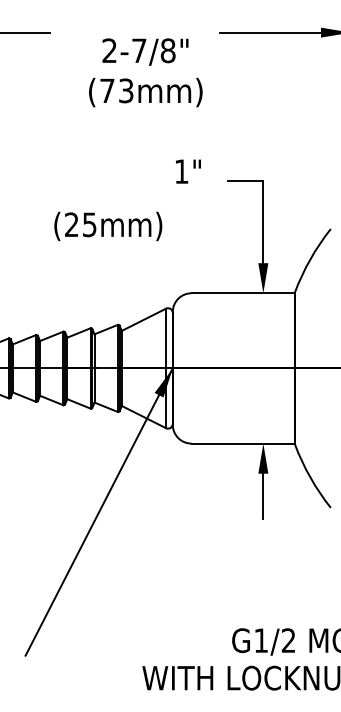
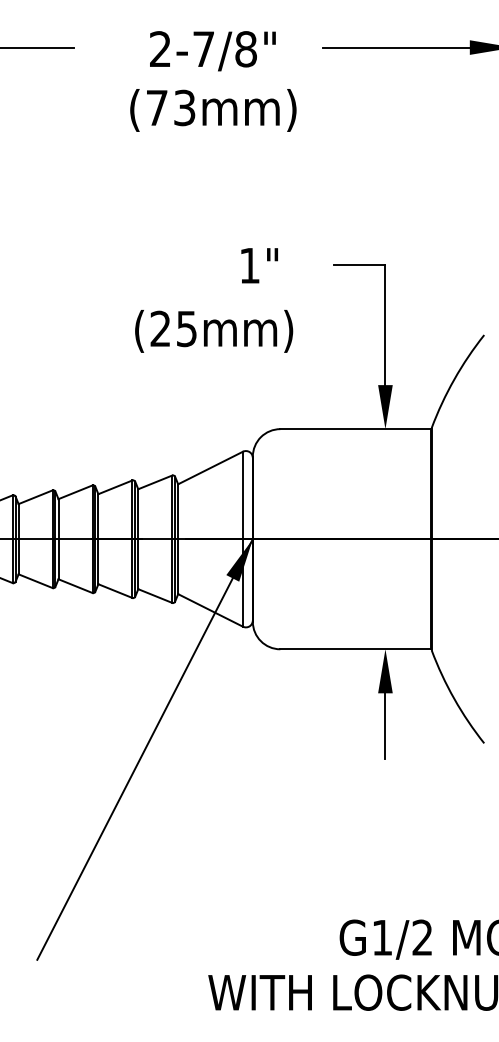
text: (145, 72) -> (212, 81), moved
text: (188, 171) -> (259, 265), moved
text: (108, 226) -> (214, 331), moved

